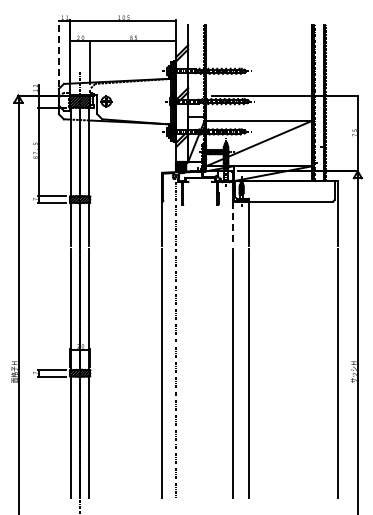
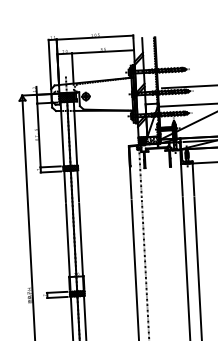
line: (58, 53) -> (49, 63), dashed -> solid
line: (232, 223) -> (181, 179), dashed -> solid

